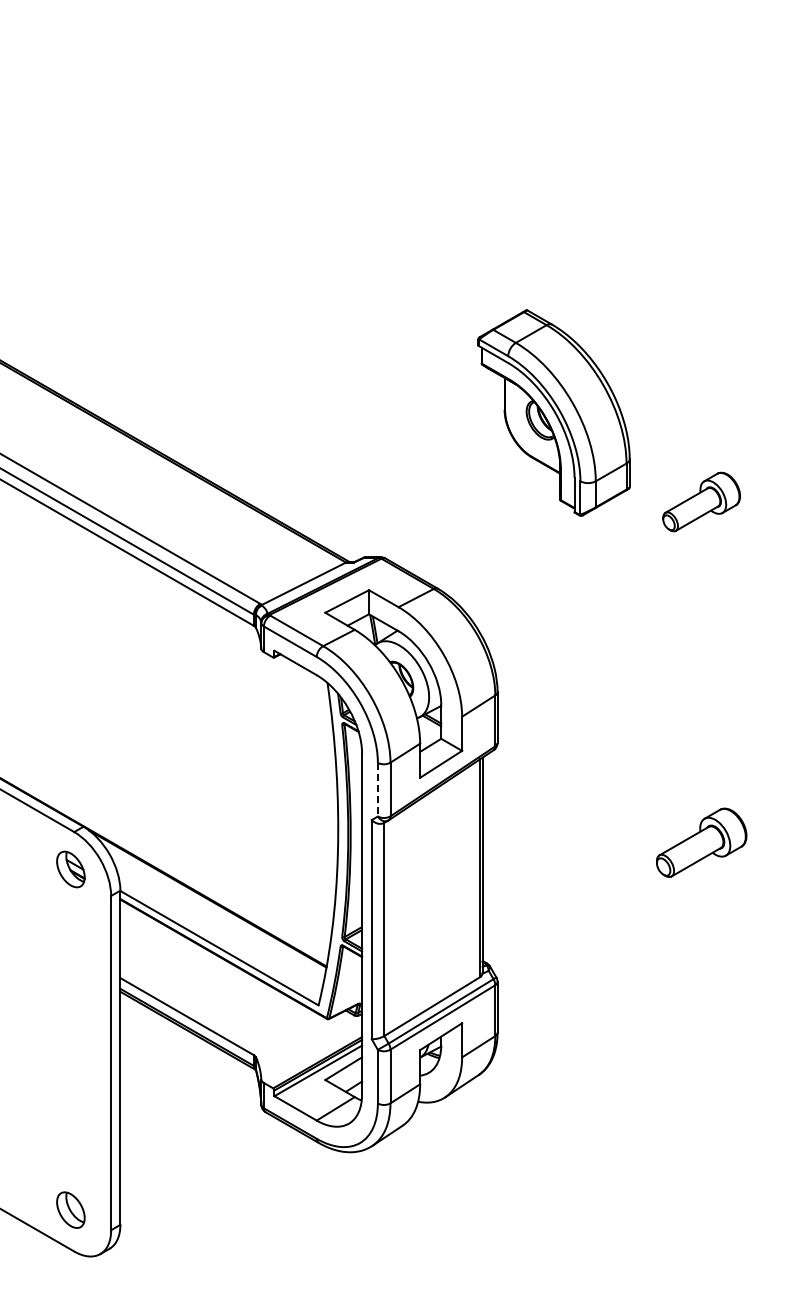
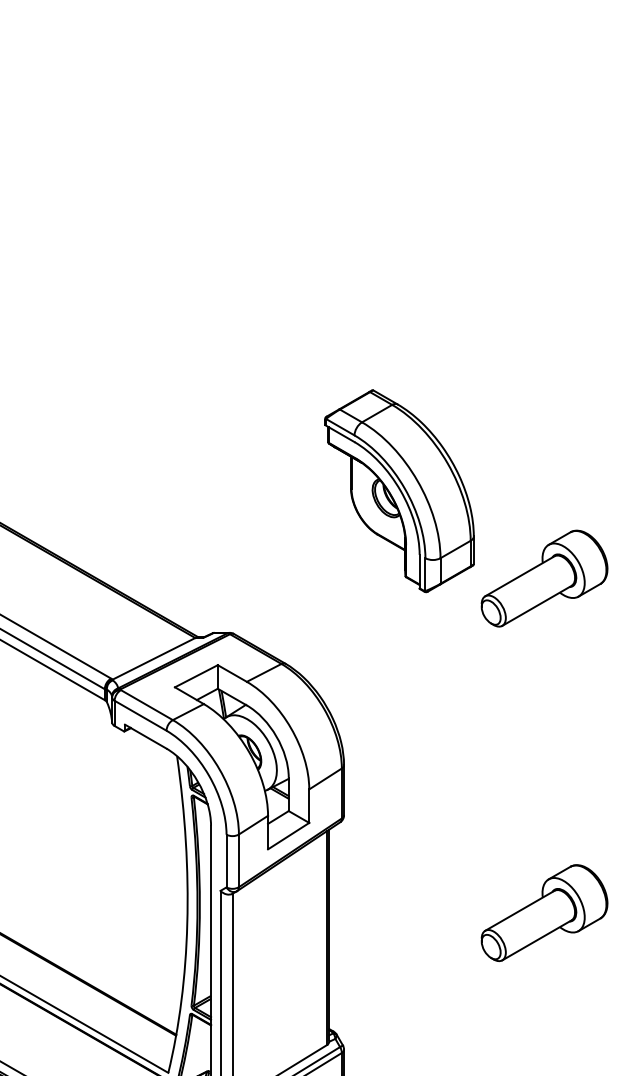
part: (701, 501) -> (544, 578), size x1.67
line: (377, 789) -> (226, 860), dashed -> solid
part: (701, 842) -> (544, 912), size x1.43

